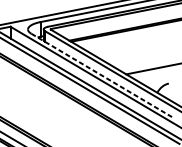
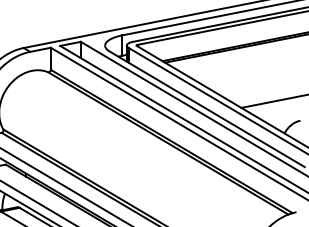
line: (101, 75) -> (207, 109), dashed -> solid

